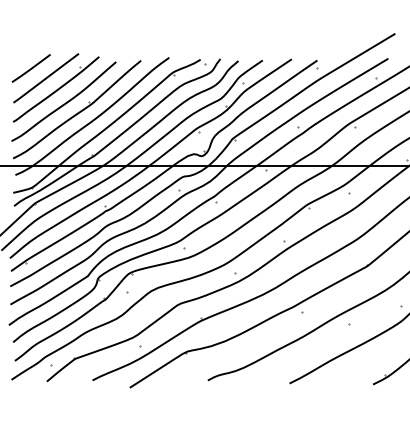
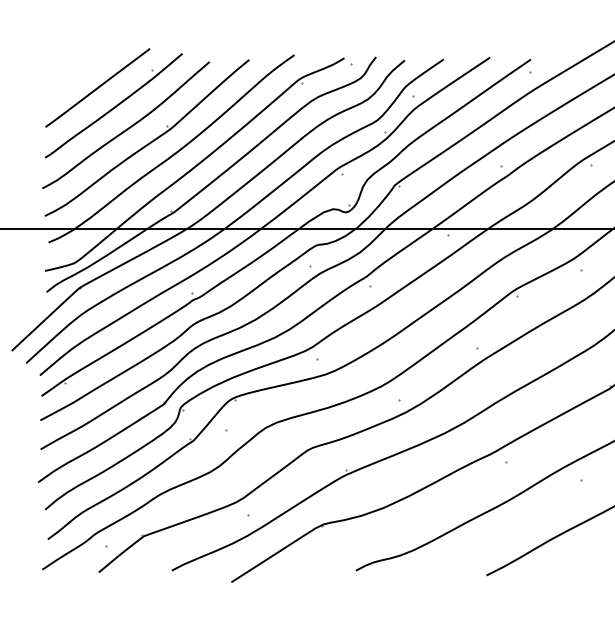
line: (30, 68) -> (72, 72), removed

